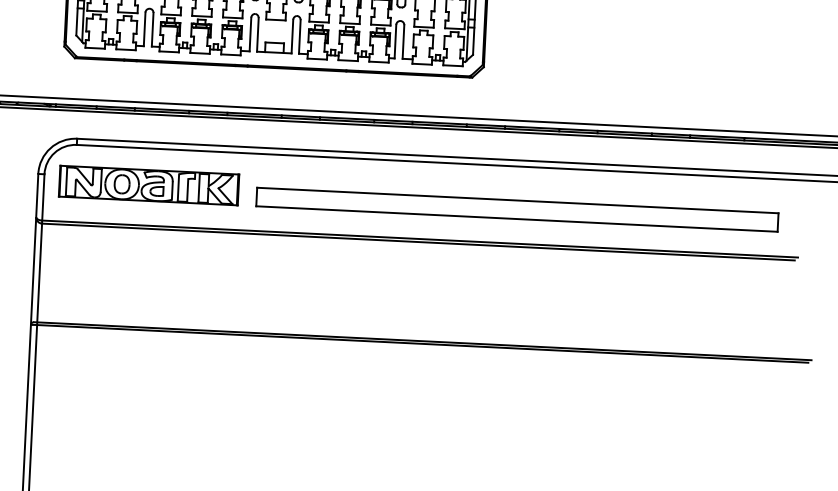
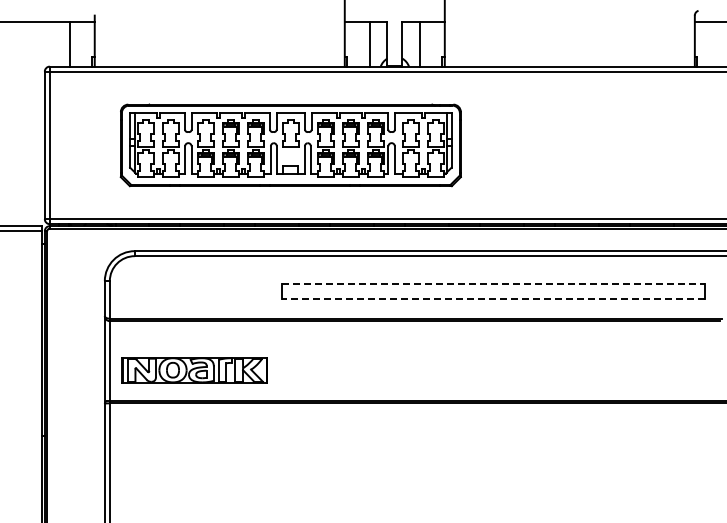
part: (148, 185) -> (194, 370), moved
line: (518, 200) -> (494, 283), solid -> dashed
line: (516, 218) -> (493, 298), solid -> dashed

